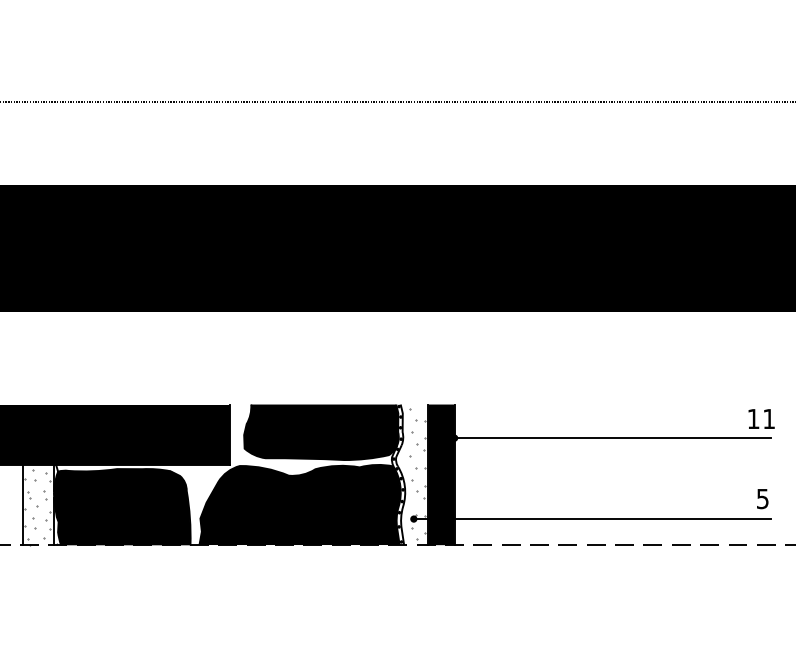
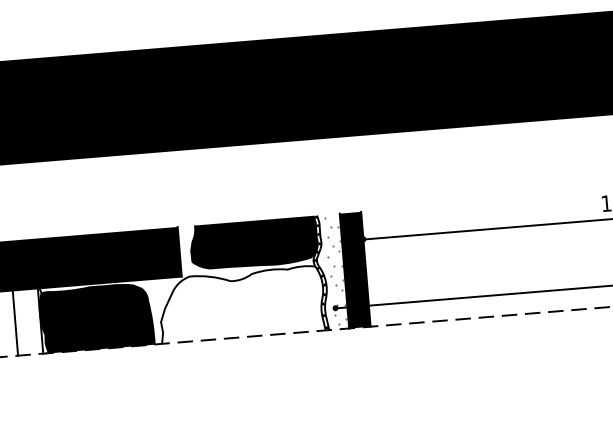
fill: (299, 504) -> (241, 304), removed
hatch: (37, 507) -> (27, 324), removed

